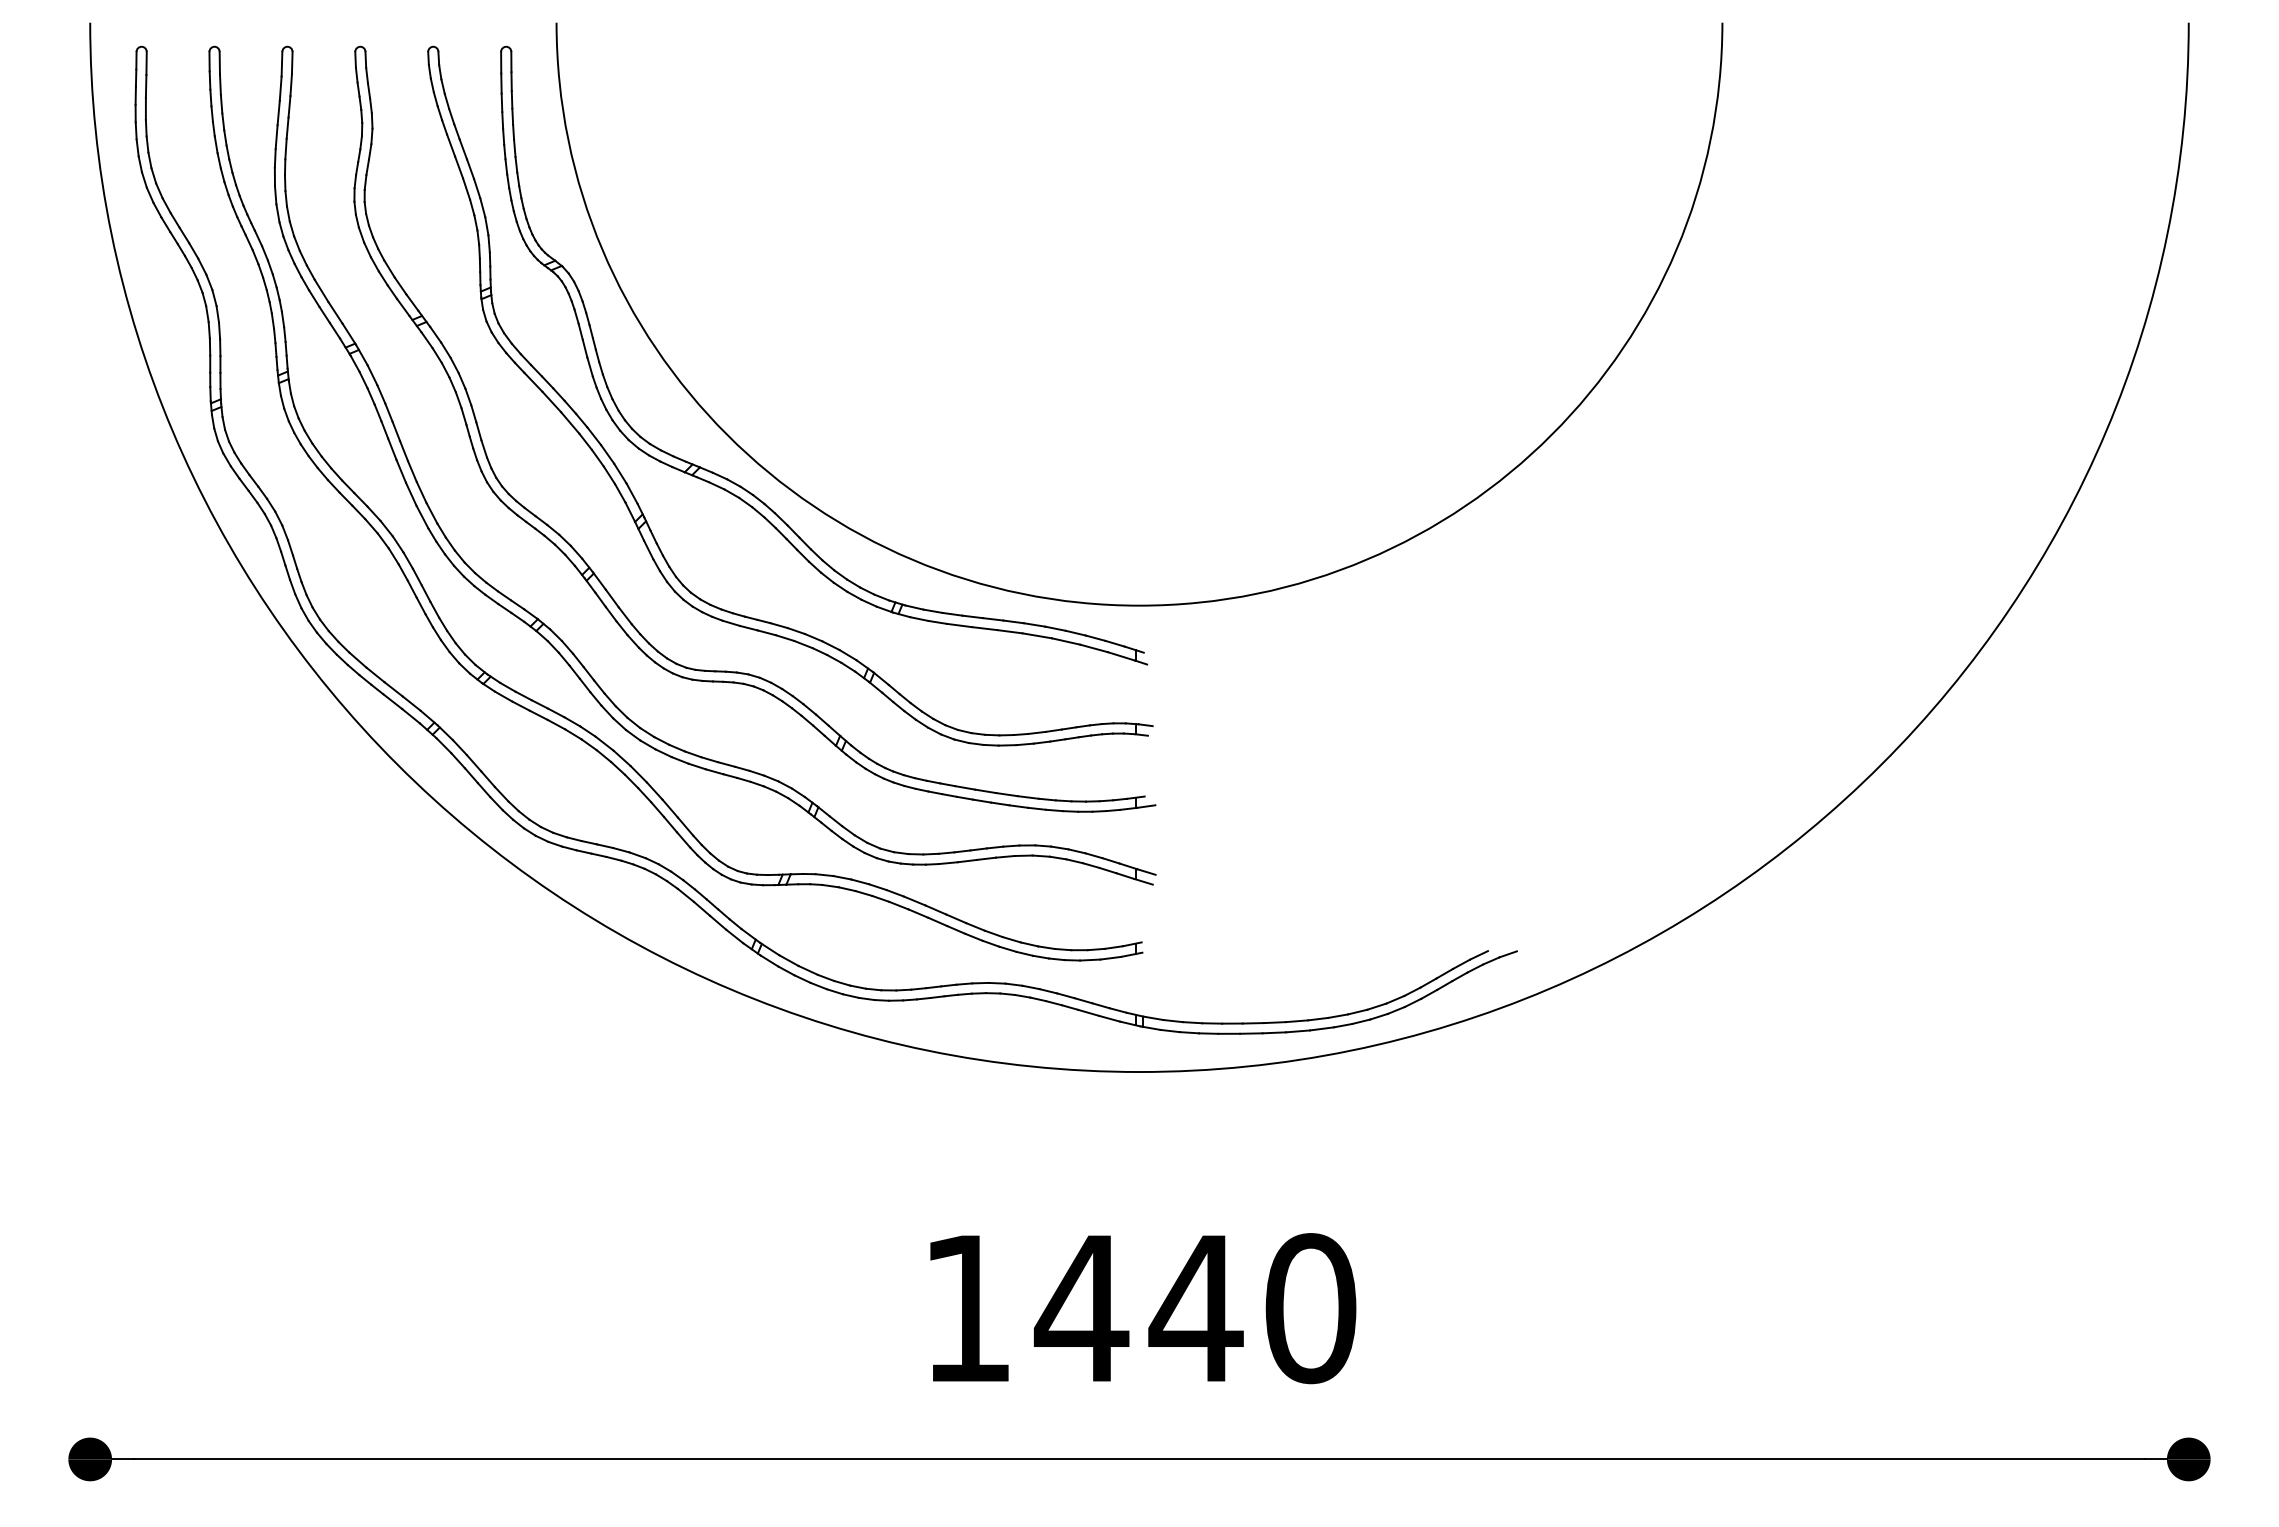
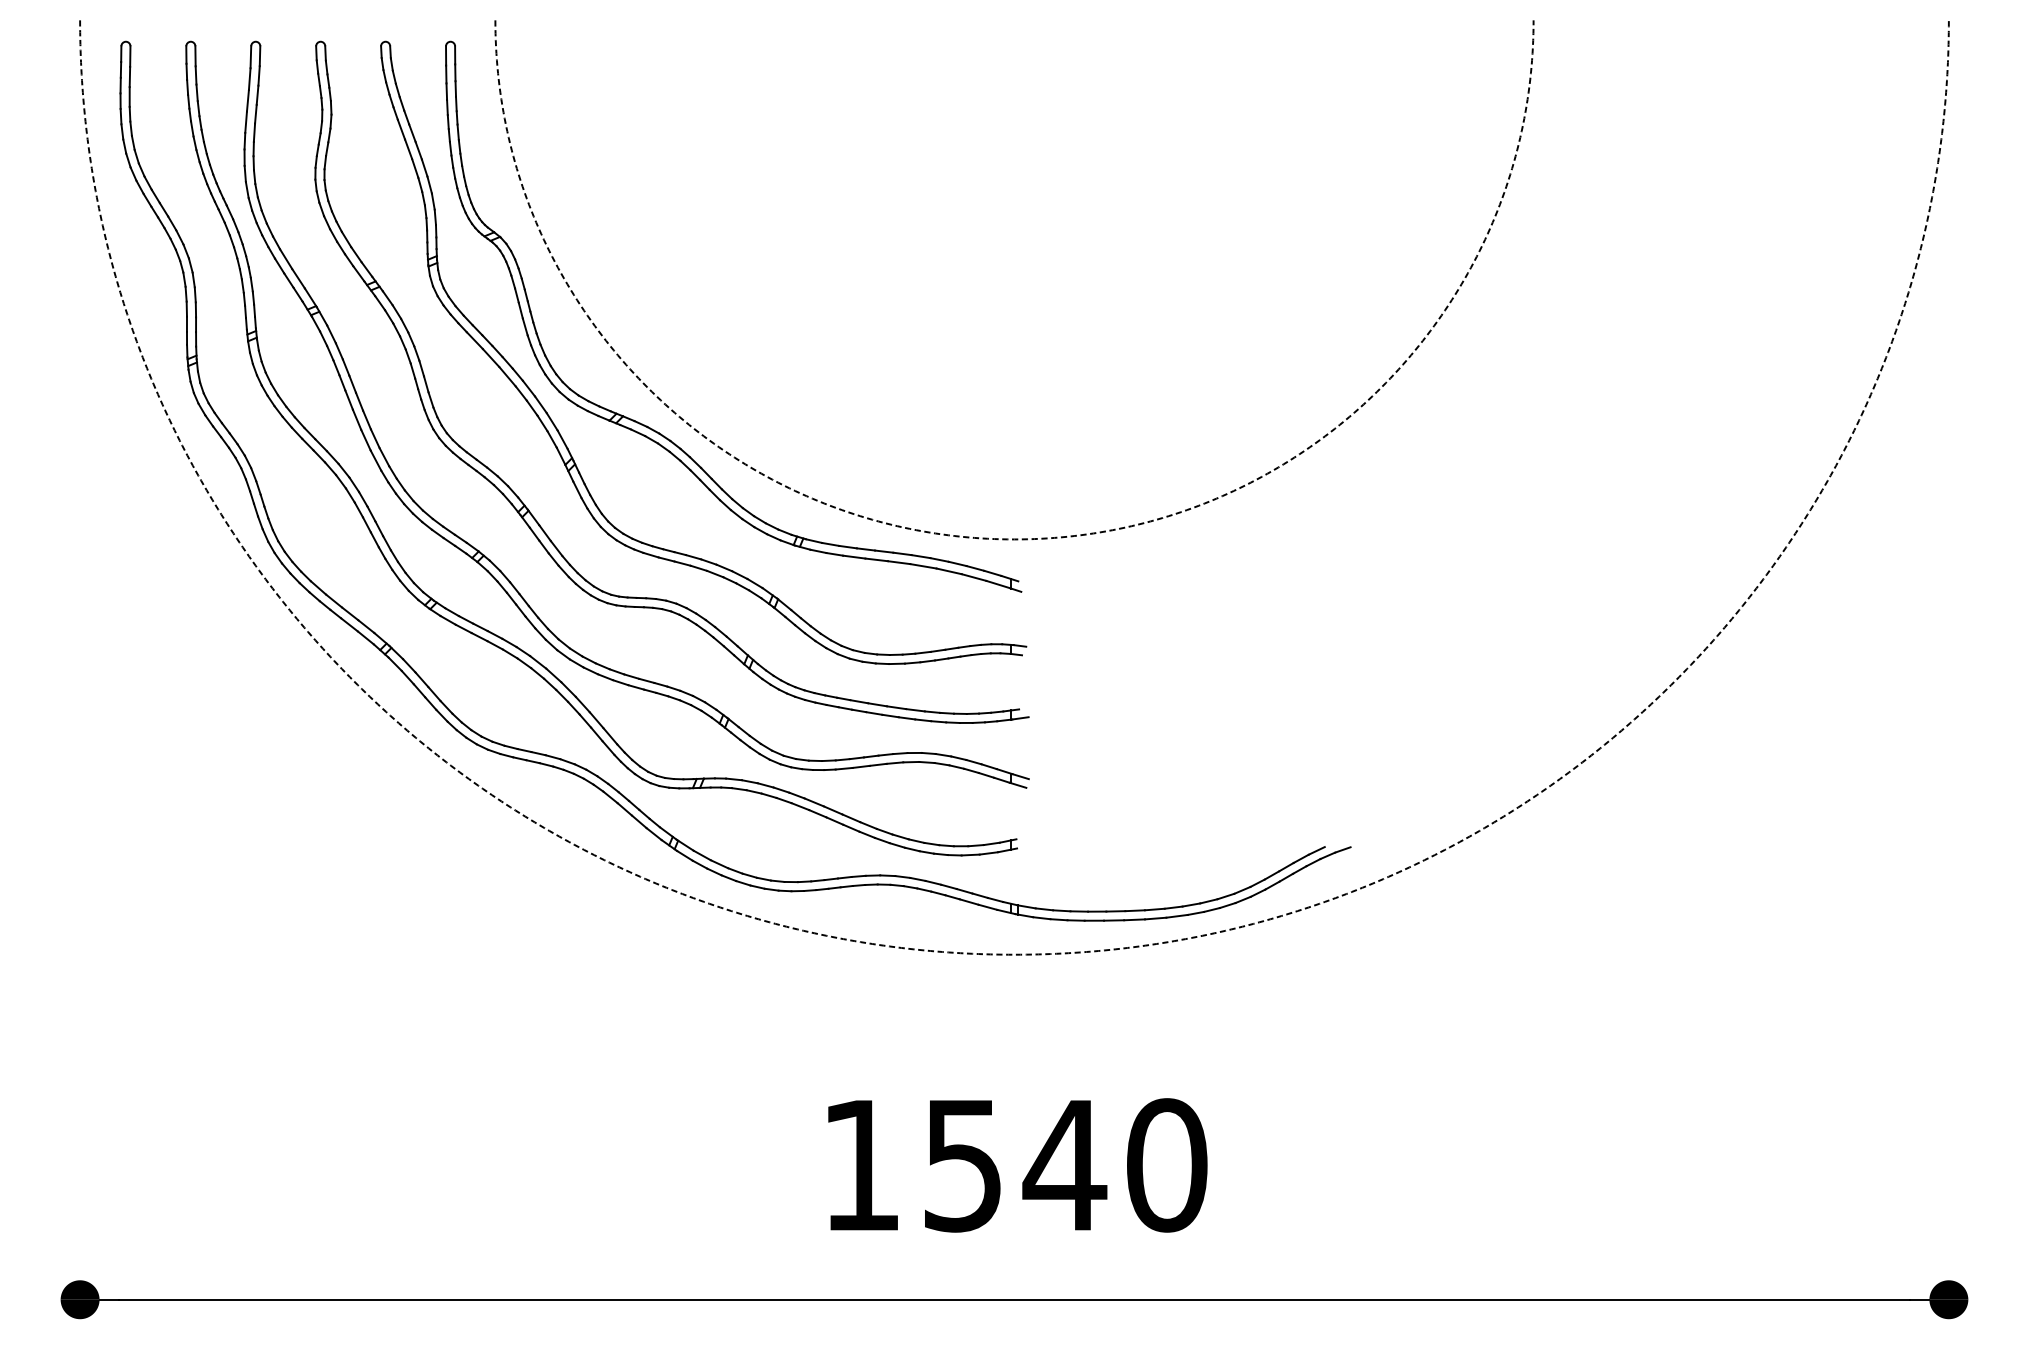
arc: (1139, 605) -> (1014, 539), solid -> dashed
arc: (1139, 1072) -> (1014, 955), solid -> dashed
text: (1081, 1309) -> (962, 1166), 1440 -> 1540

